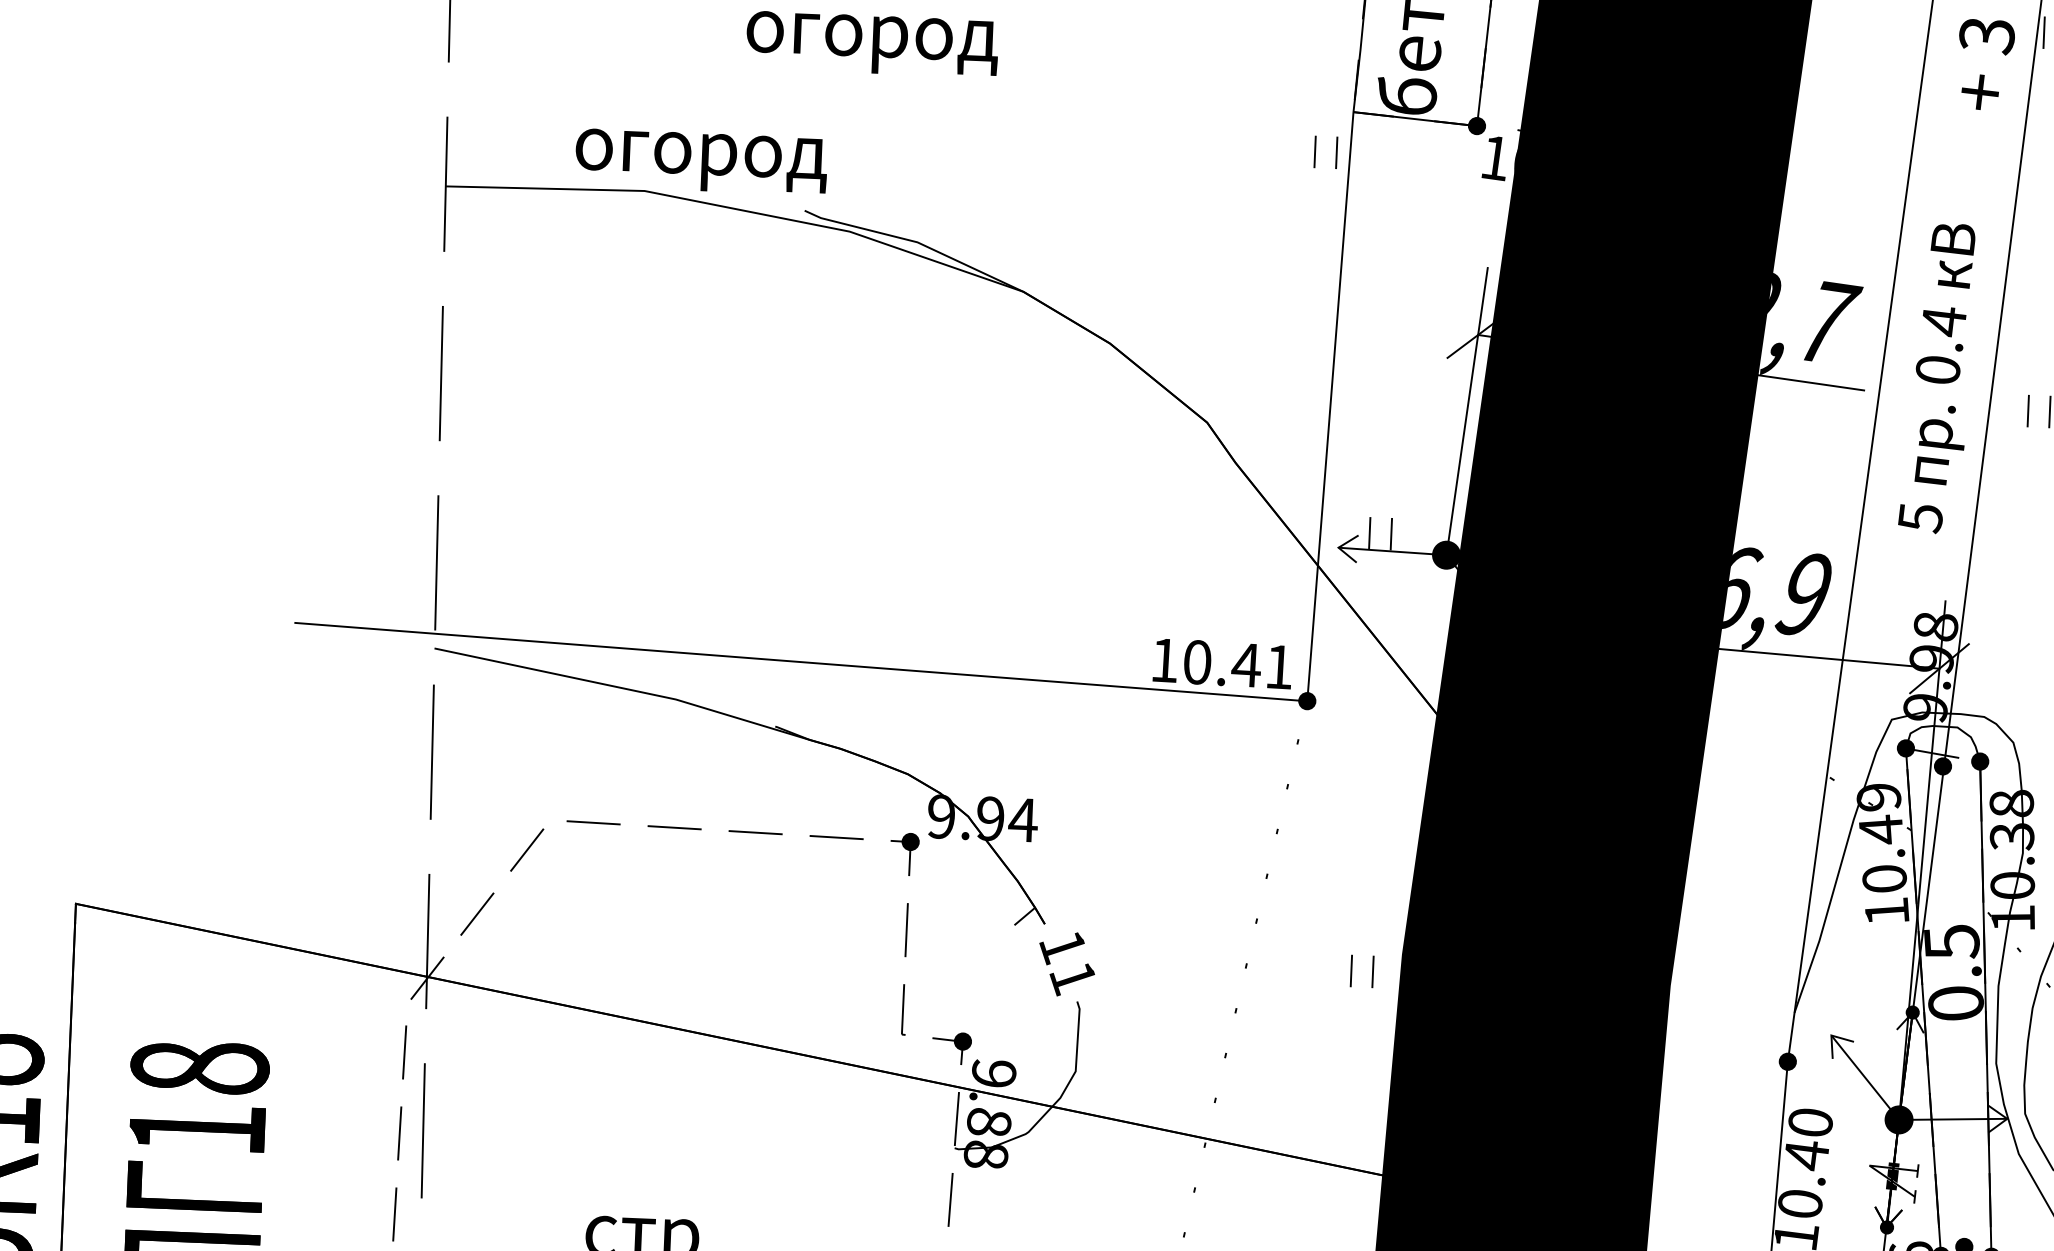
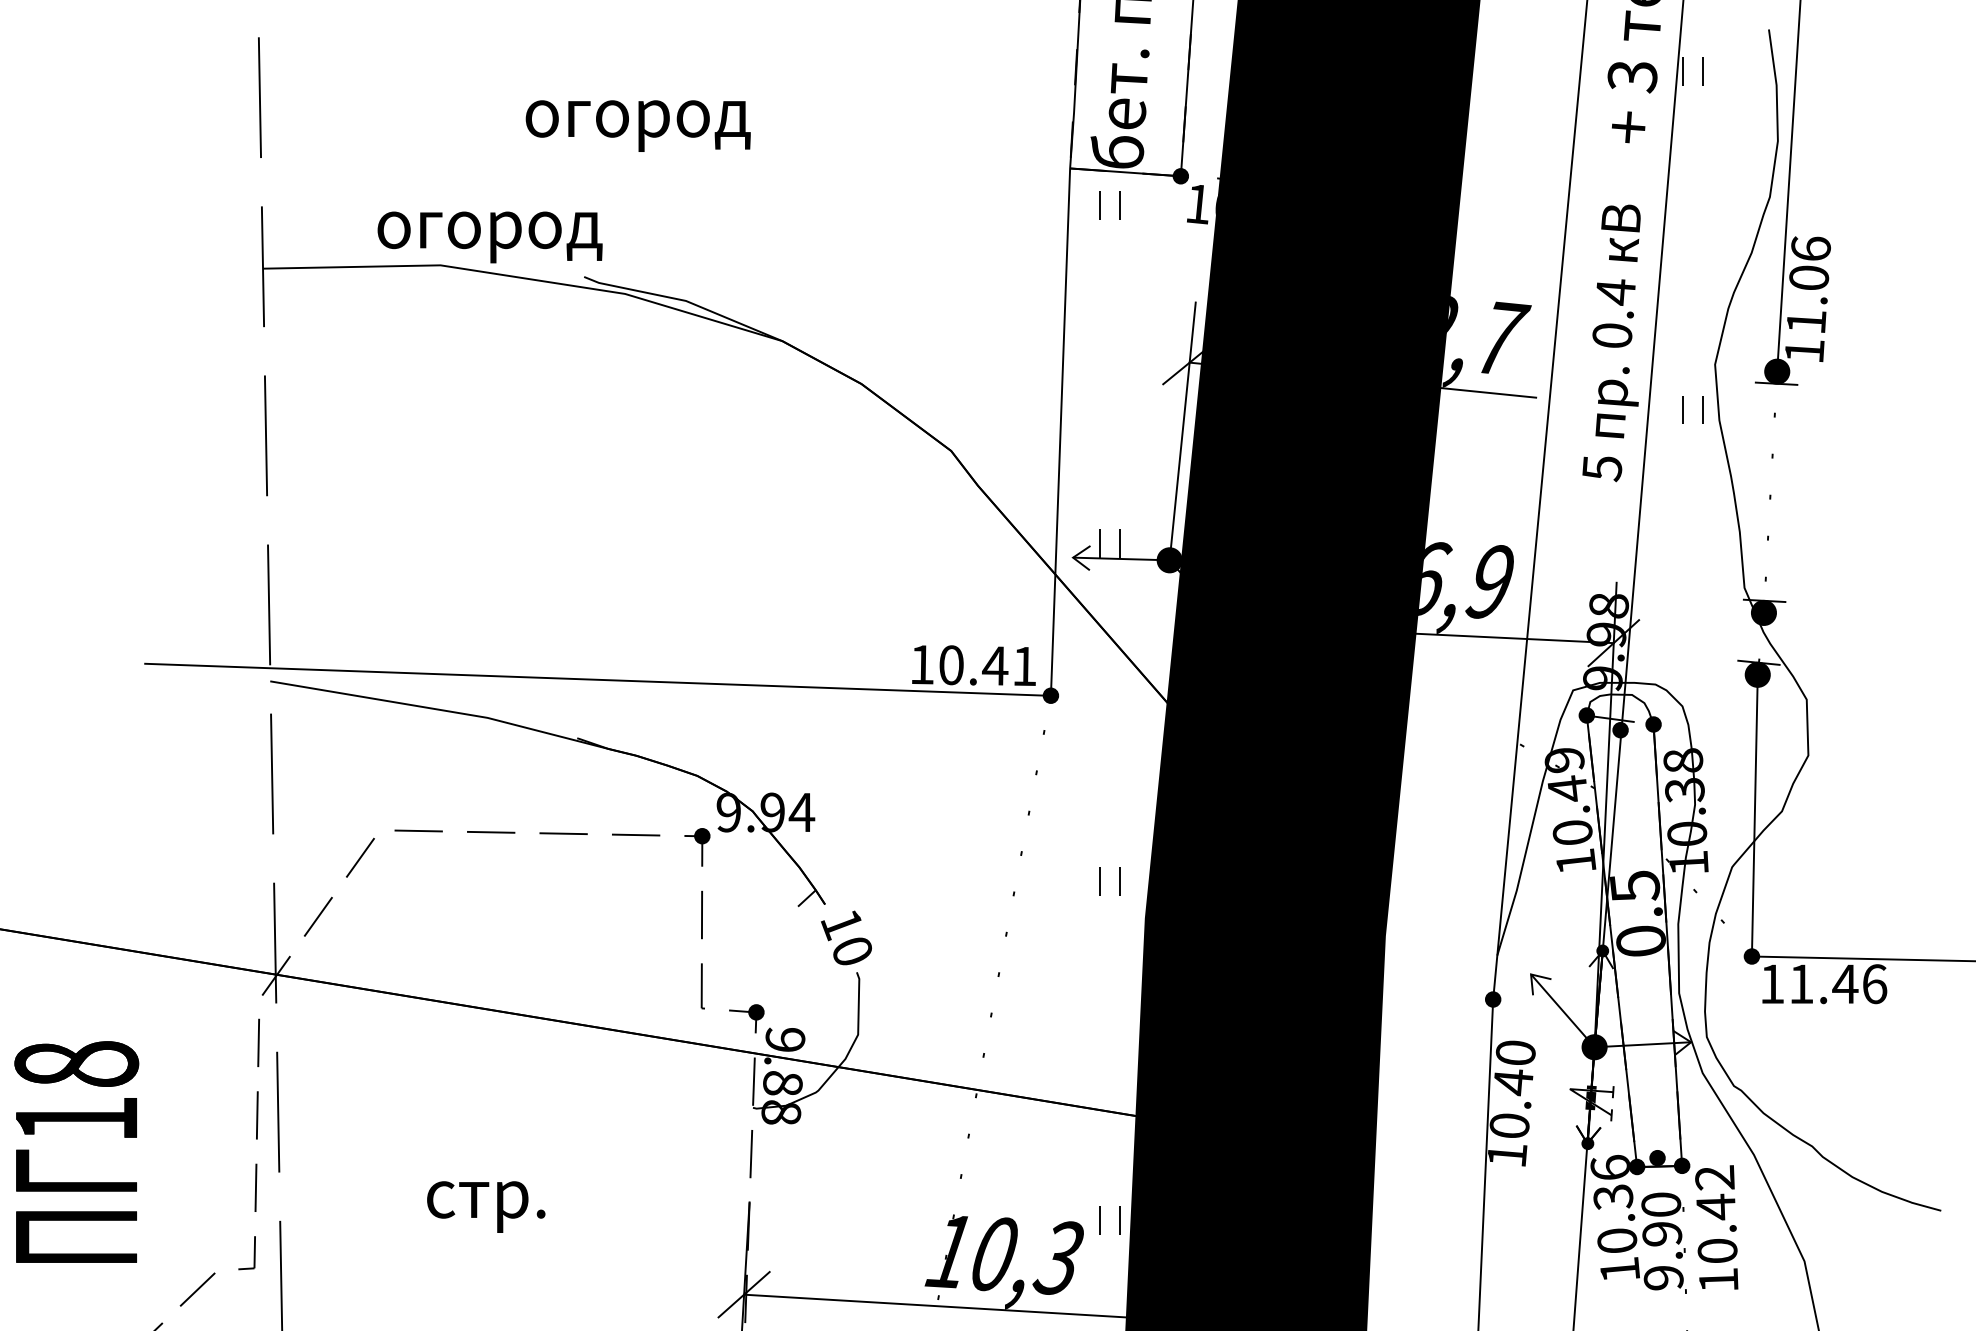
part: (1315, 152) -> (1100, 205), moved
text: (1936, 378) -> (1611, 343), moved
part: (1351, 970) -> (1100, 881), moved
text: (1072, 979) -> (851, 952), 11 -> 10

